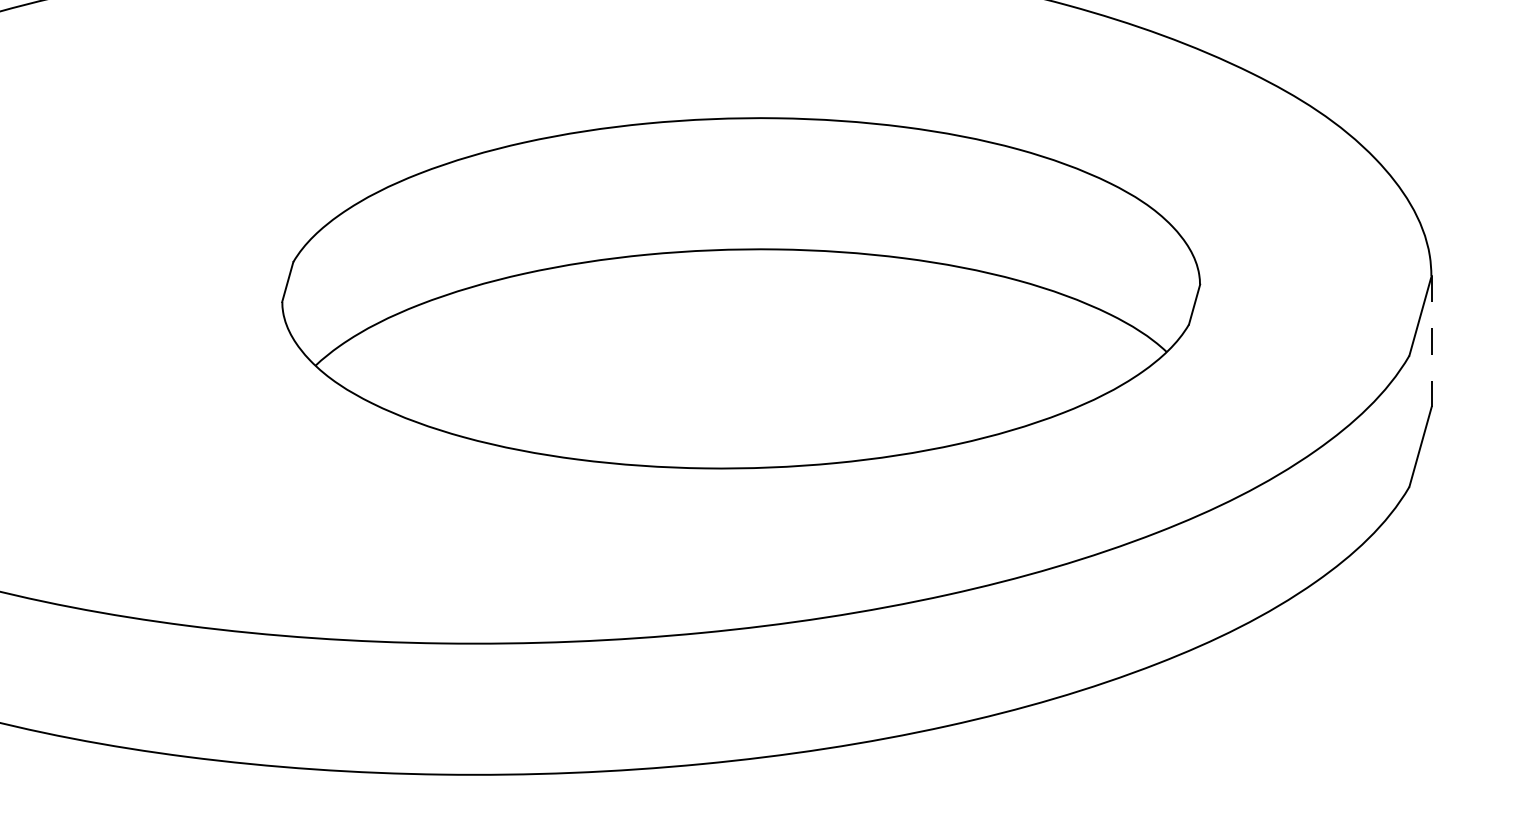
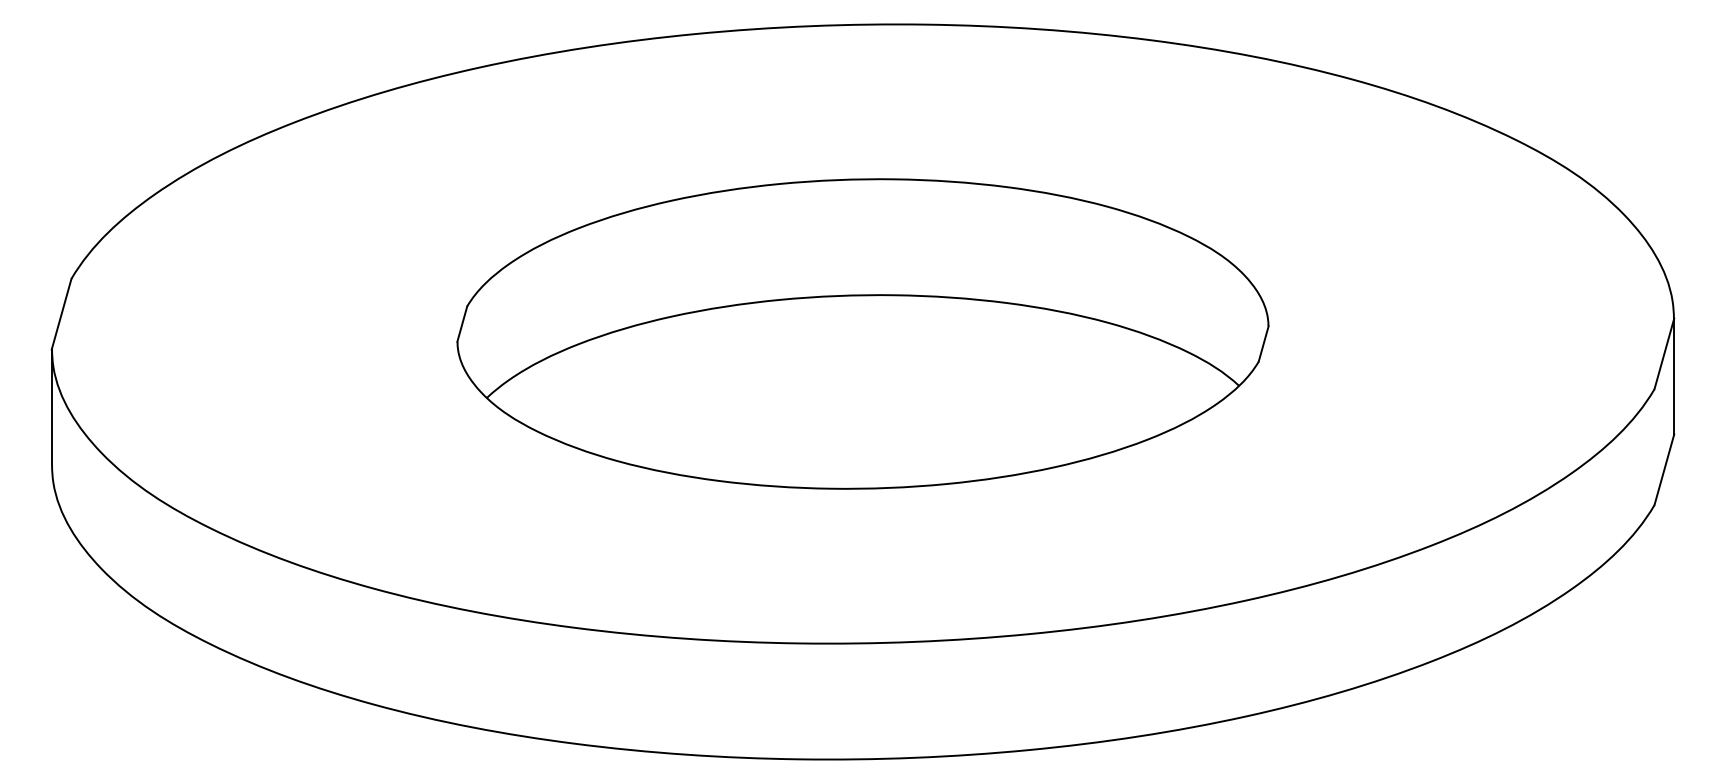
part: (740, 292) -> (862, 333), moved
line: (1432, 341) -> (1674, 376), dashed -> solid

